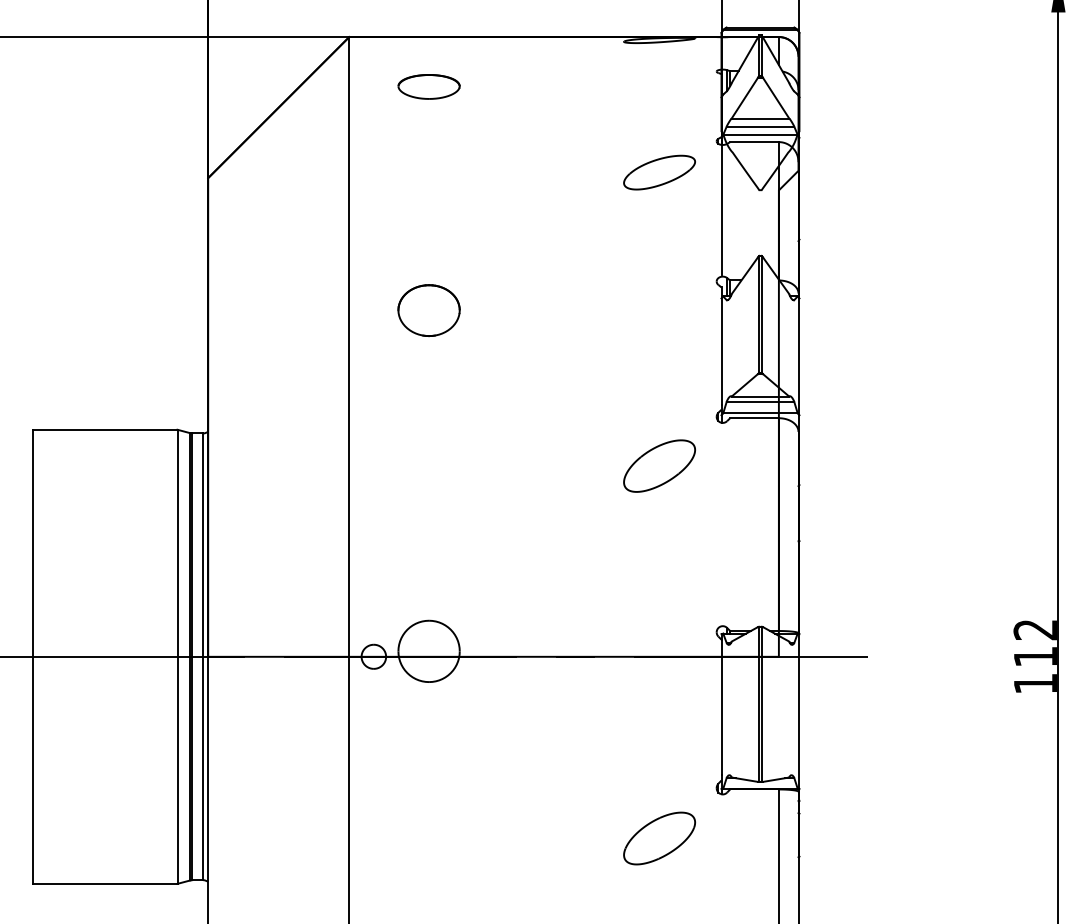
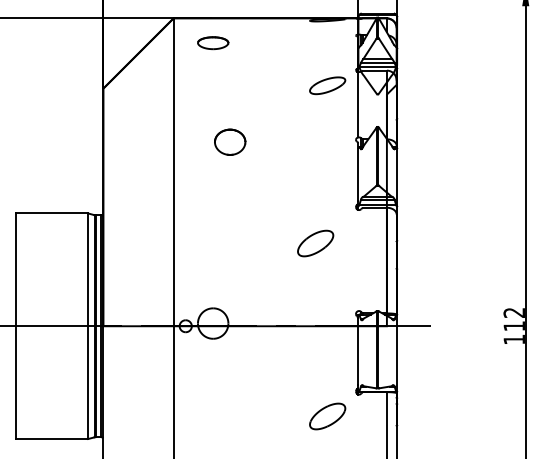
part: (429, 308) -> (230, 141), moved
part: (659, 466) -> (315, 243), moved

